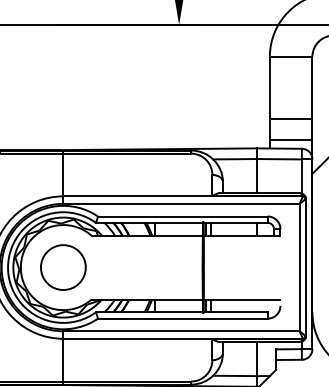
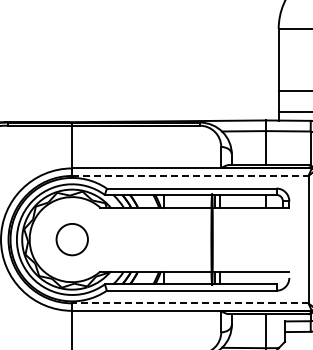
line: (182, 203) -> (191, 175), solid -> dashed
circle: (63, 267) -> (72, 239), size x0.7
line: (181, 331) -> (190, 303), solid -> dashed

